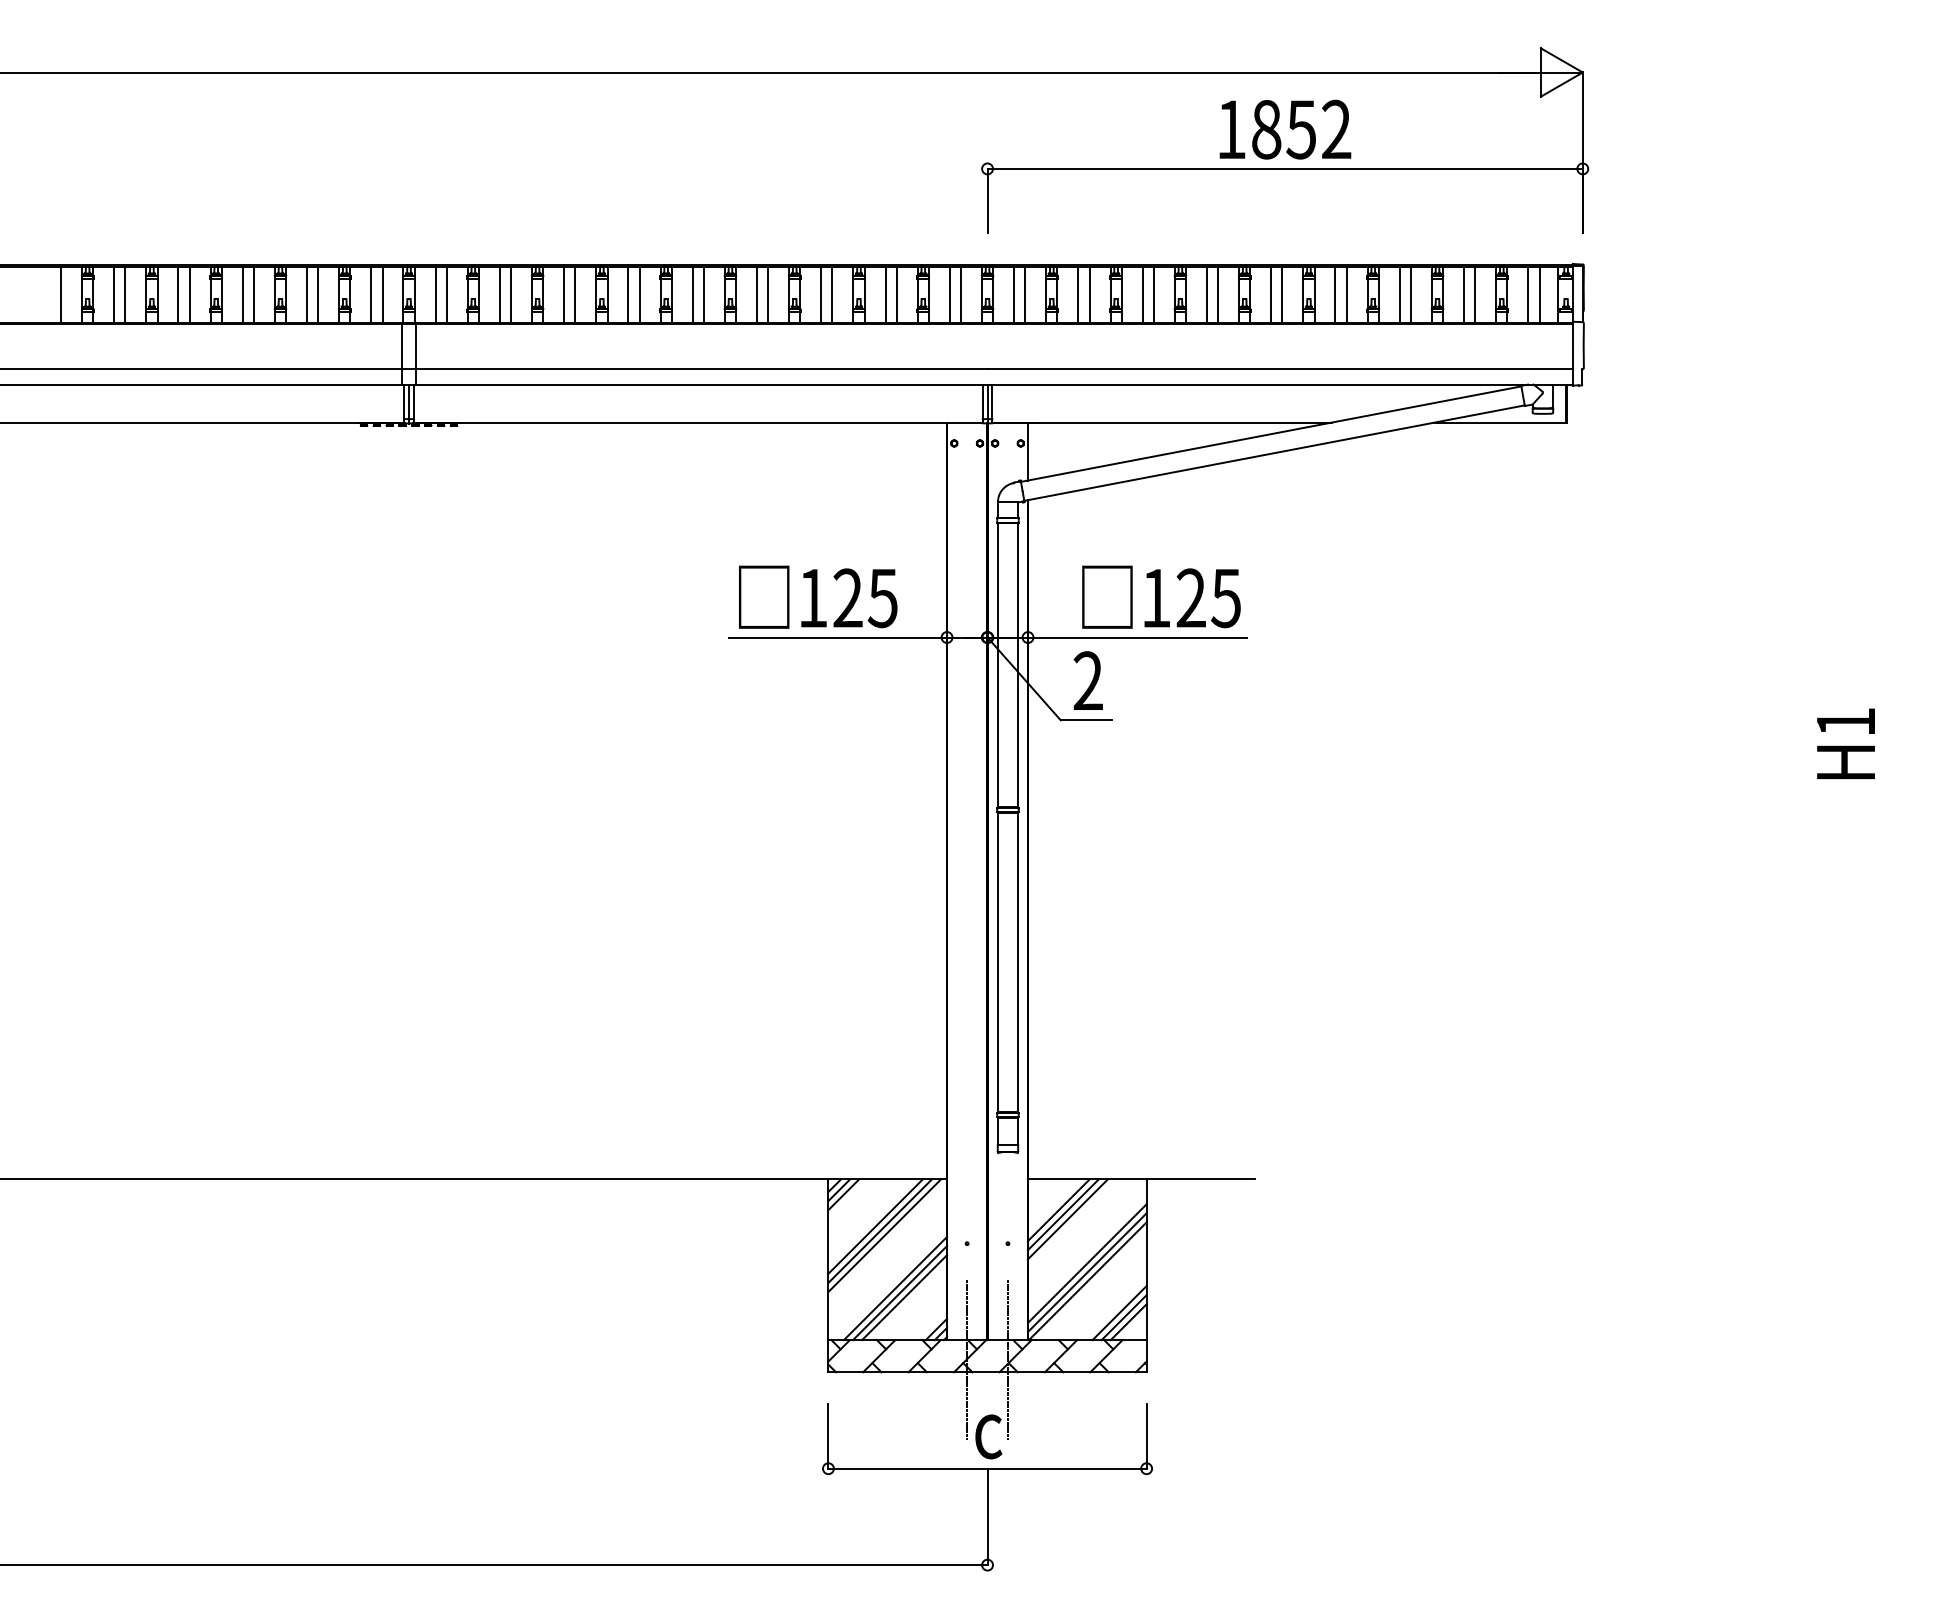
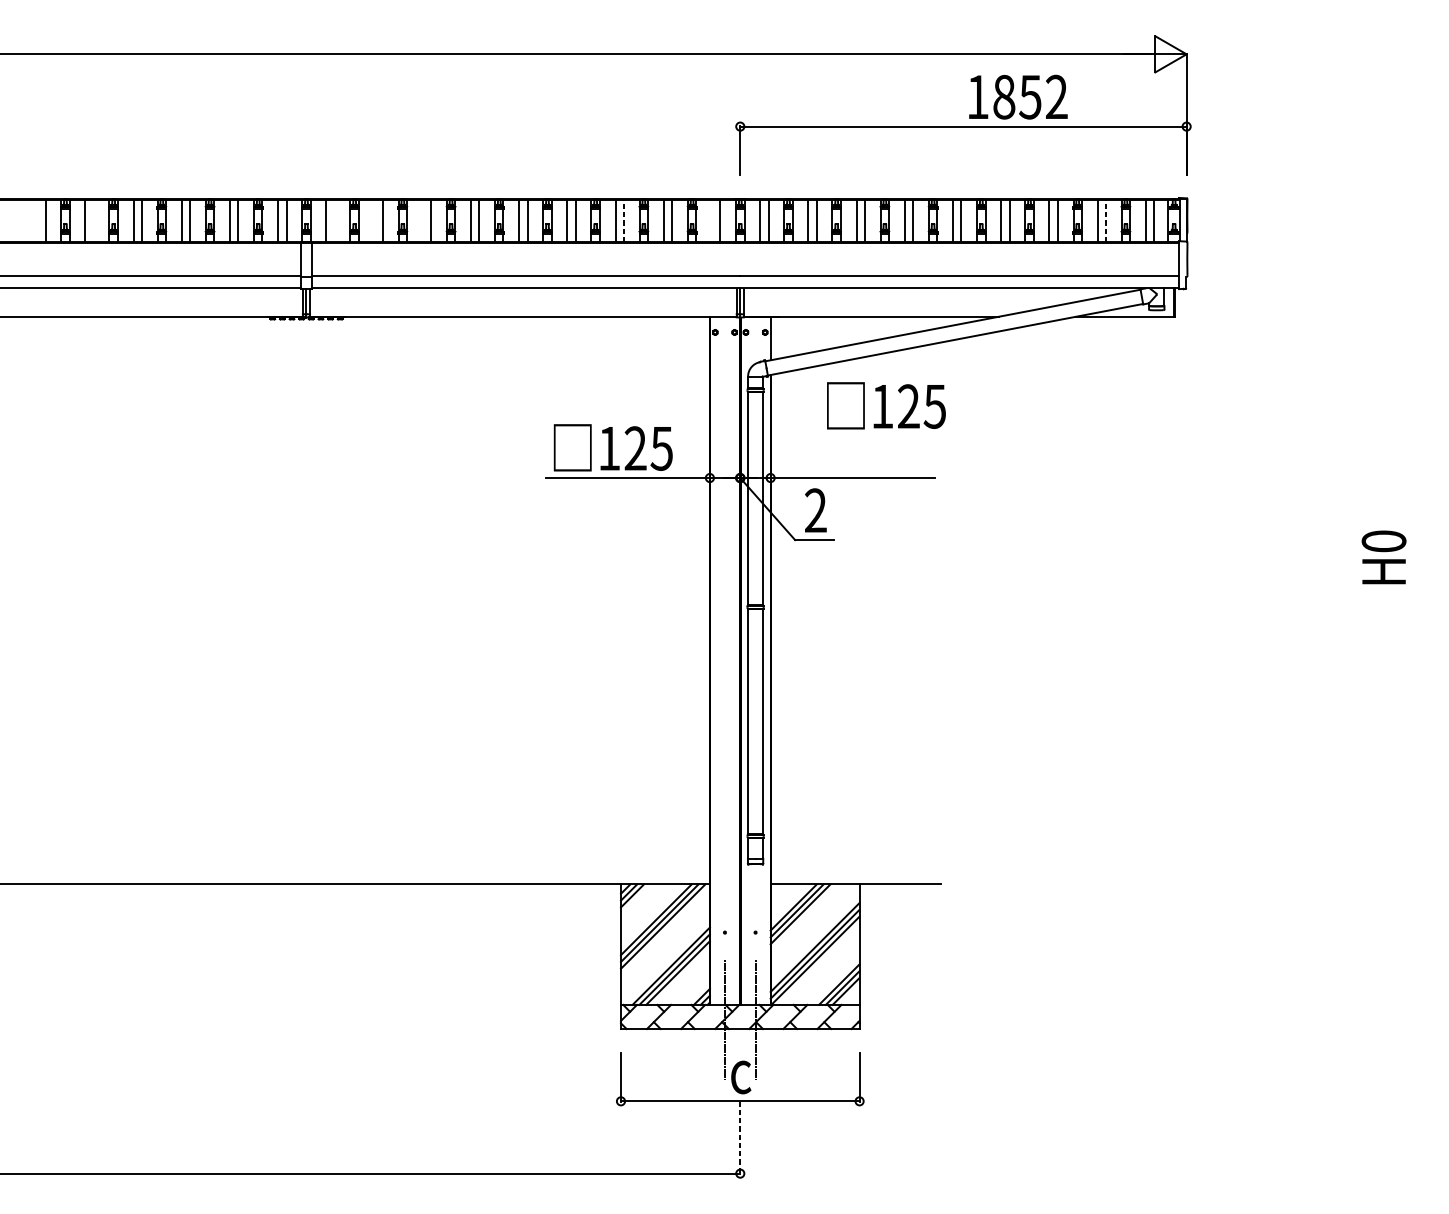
text: (1285, 129) -> (1018, 97), moved
line: (125, 294) -> (93, 220), removed
line: (446, 294) -> (334, 220), removed
line: (499, 294) -> (374, 220), removed
line: (564, 294) -> (423, 220), removed
line: (832, 294) -> (624, 220), solid -> dashed
line: (949, 294) -> (711, 220), removed
line: (1475, 294) -> (1106, 220), solid -> dashed
text: (1161, 596) -> (886, 405), moved
text: (1845, 721) -> (1383, 541), H1 -> H0
line: (987, 1517) -> (740, 1137), solid -> dashed

